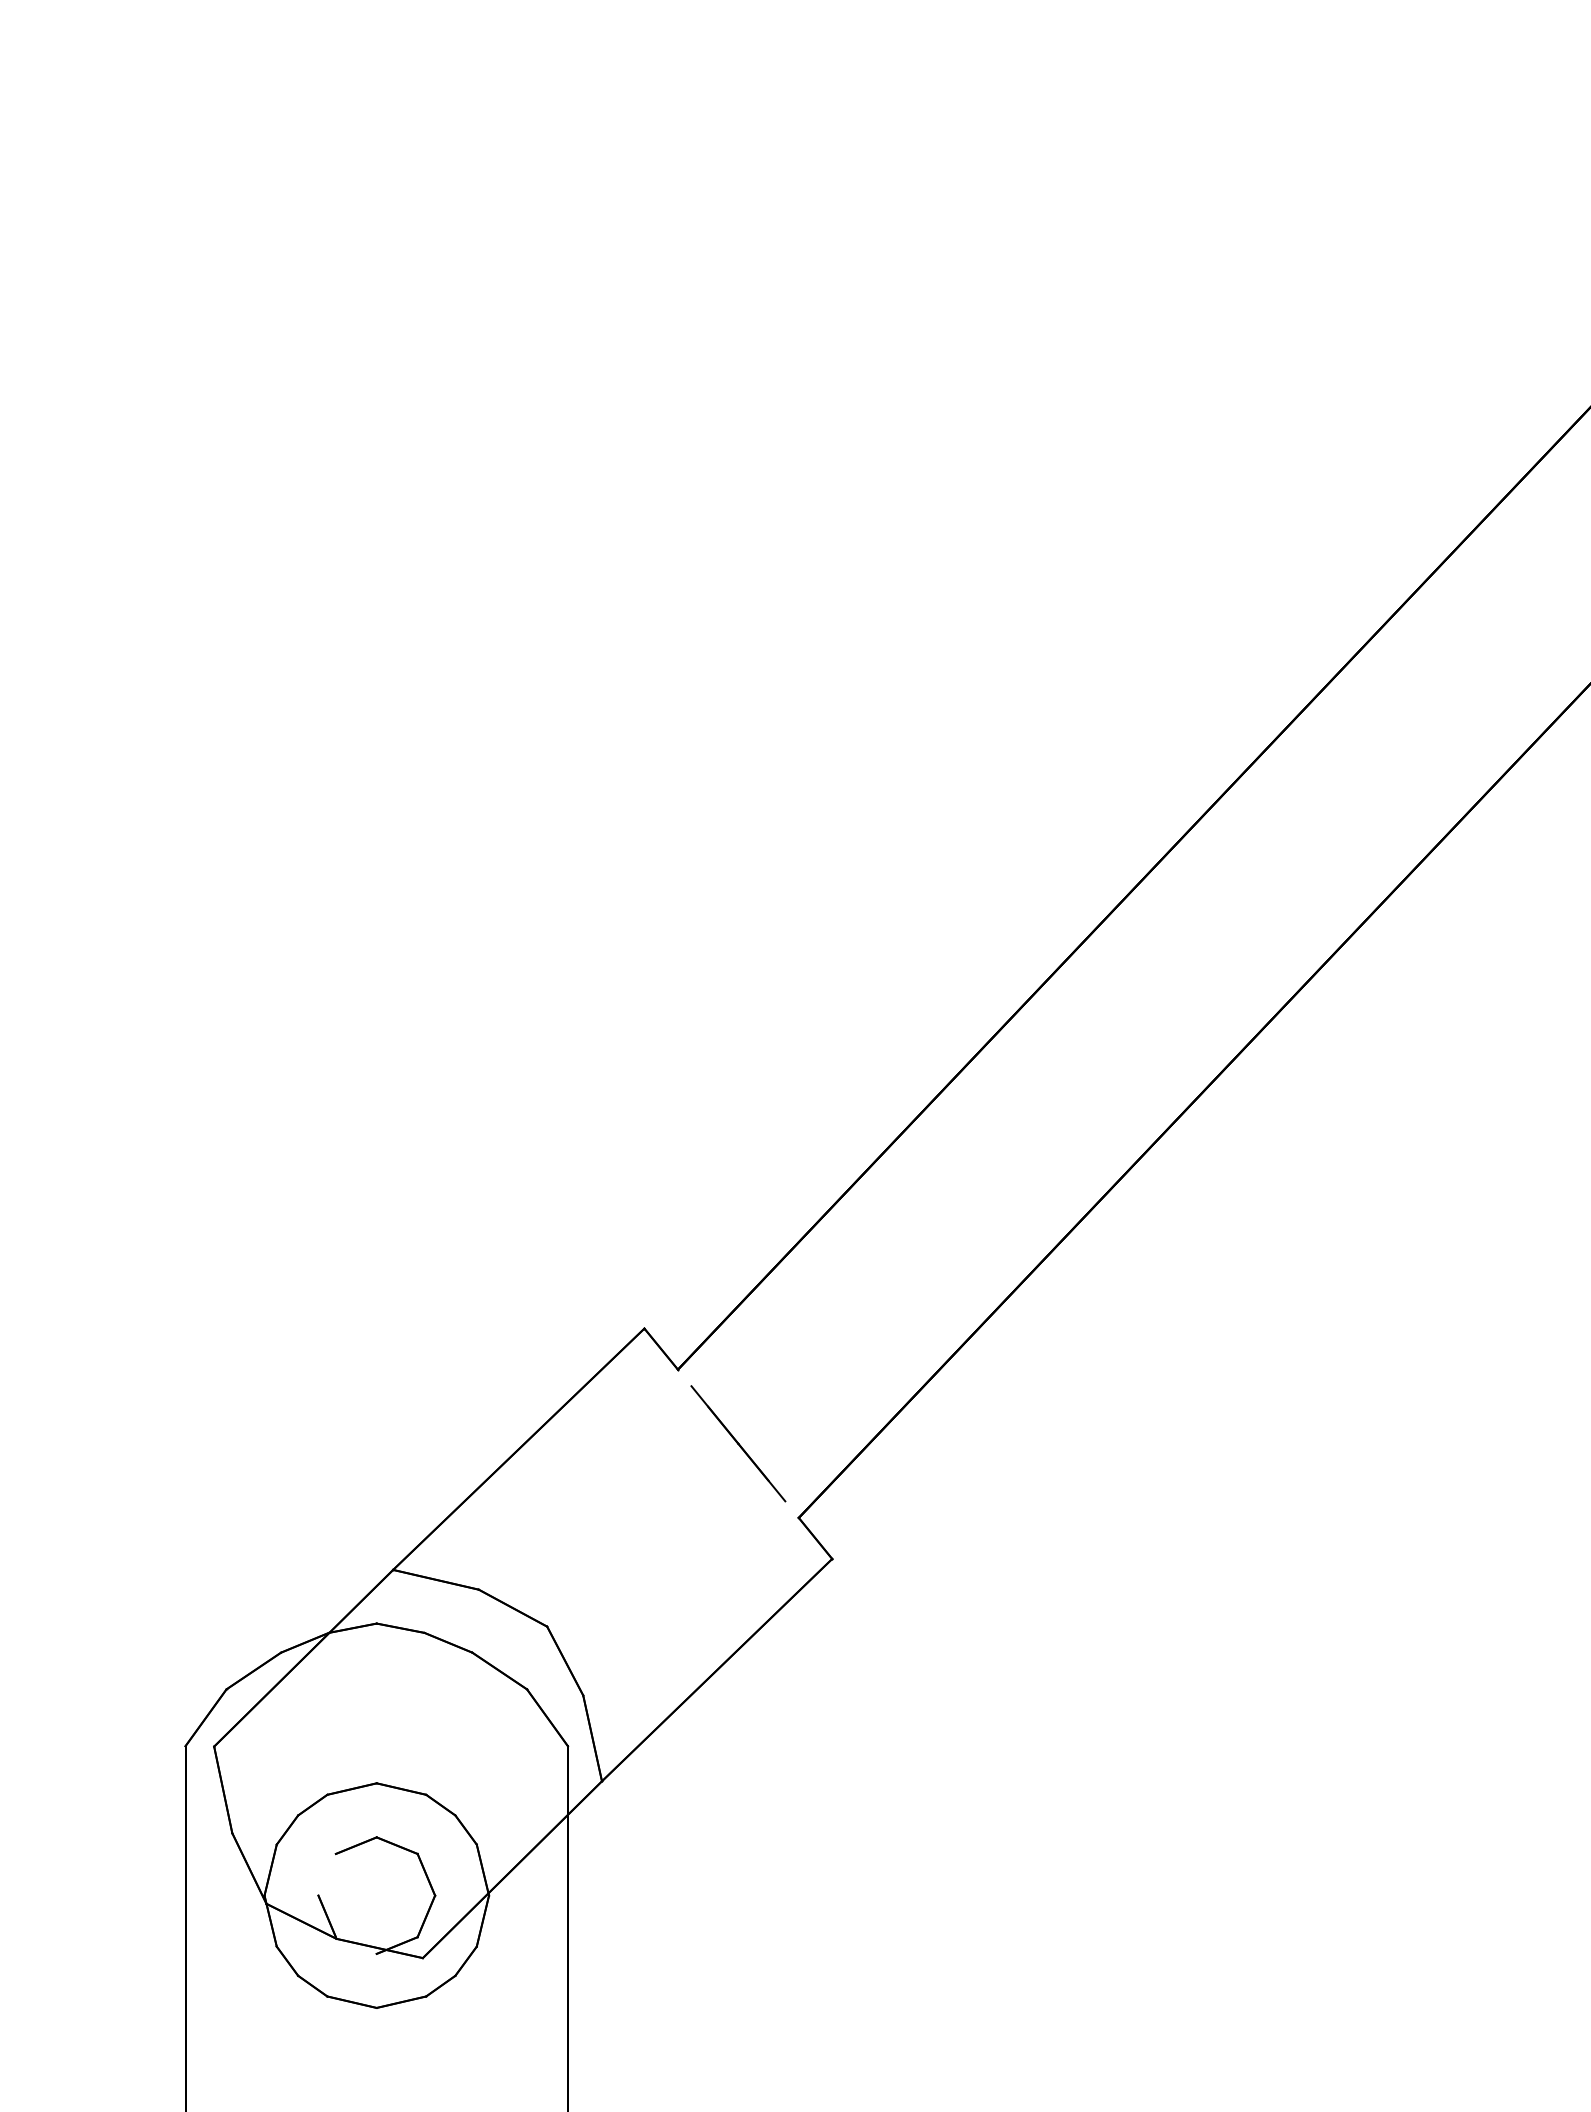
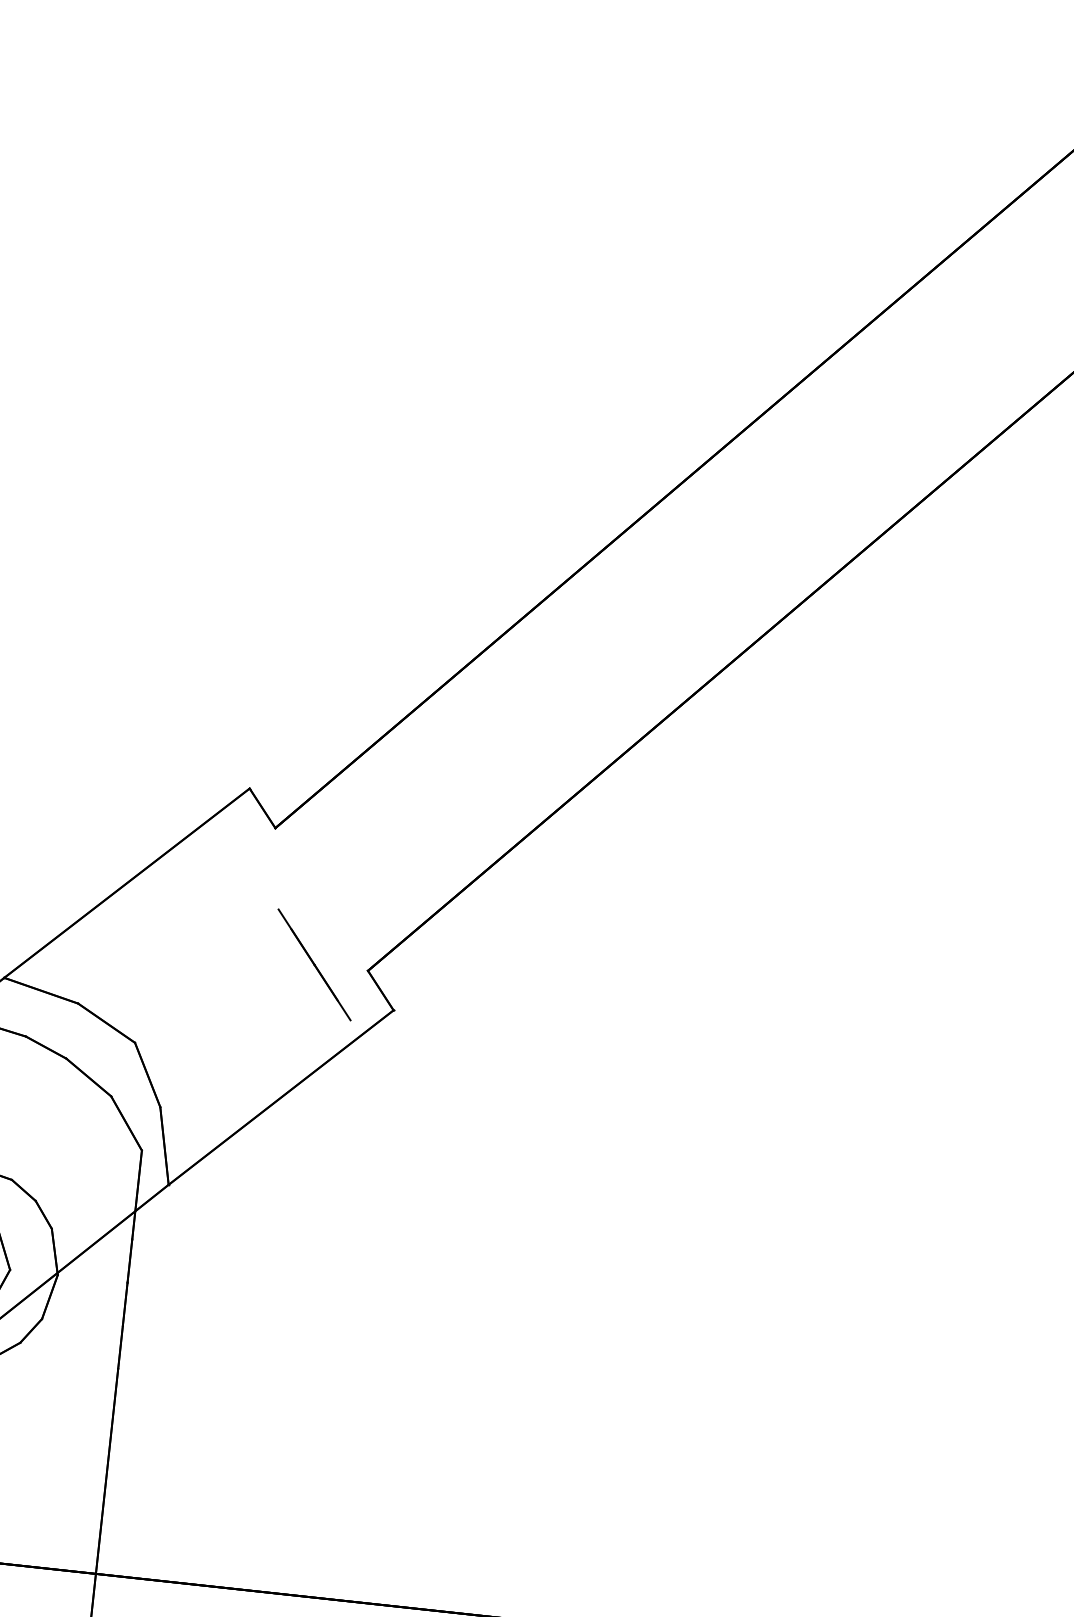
line: (738, 1443) -> (314, 964), moved

